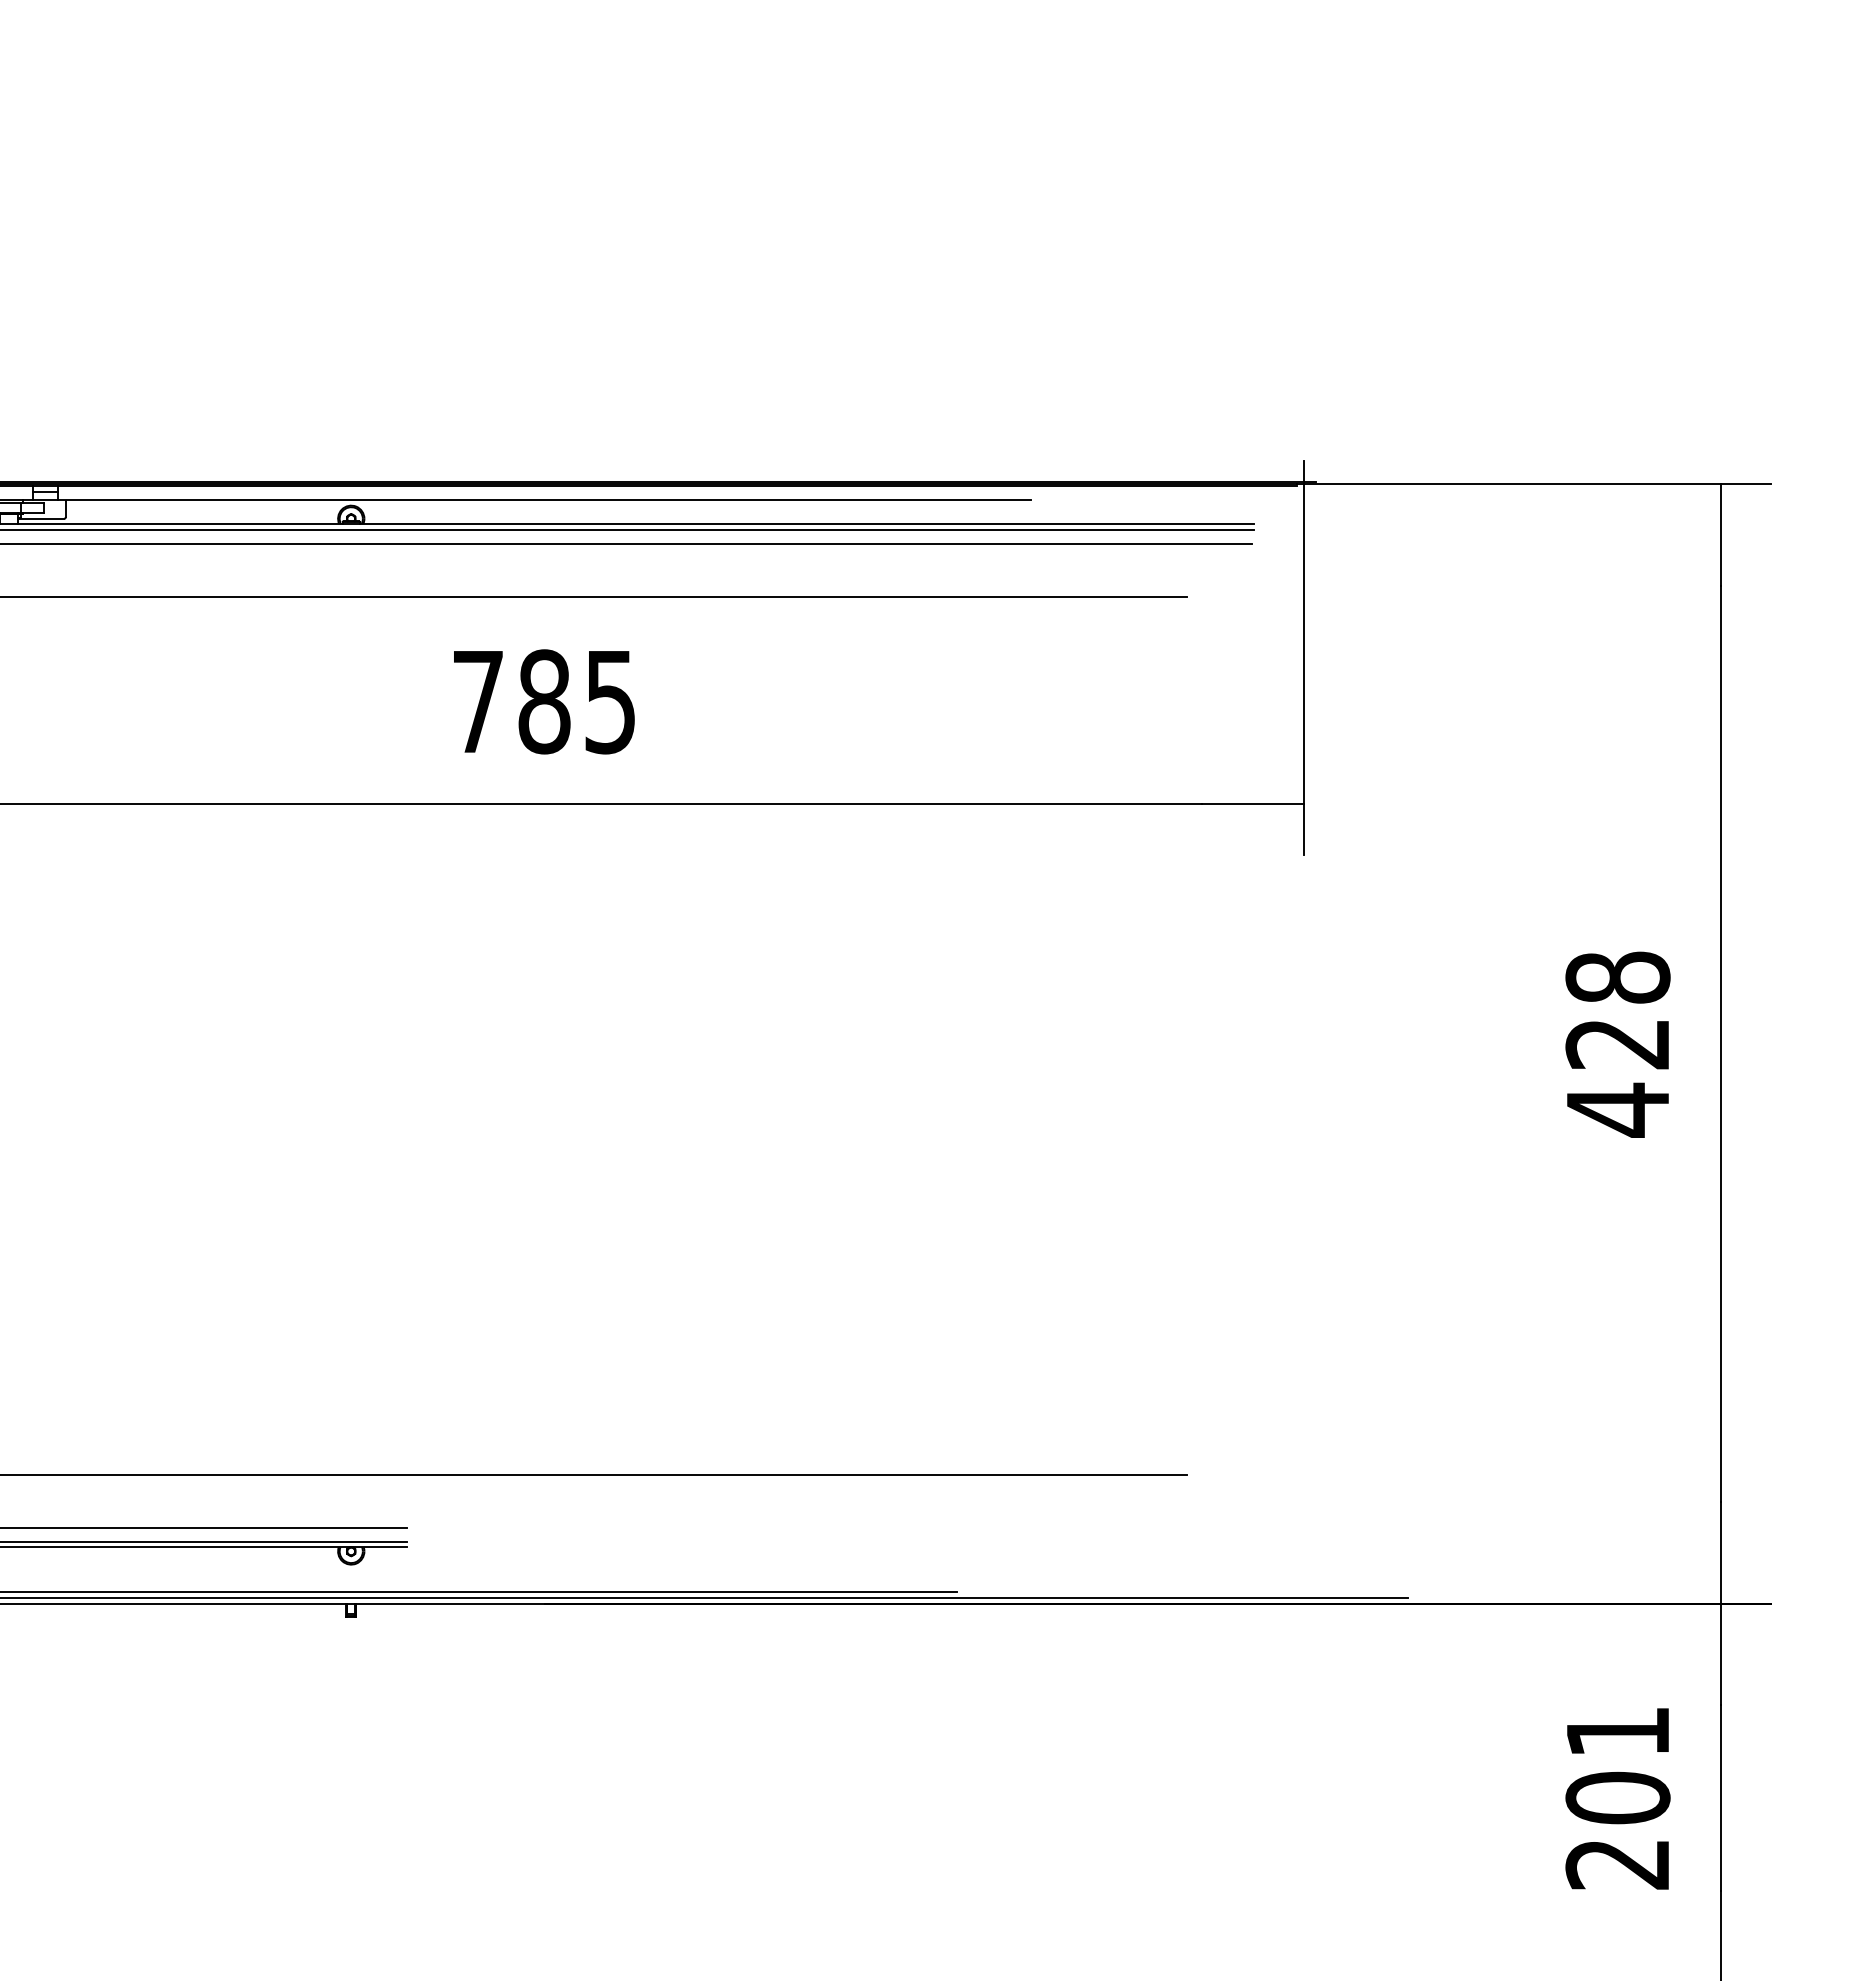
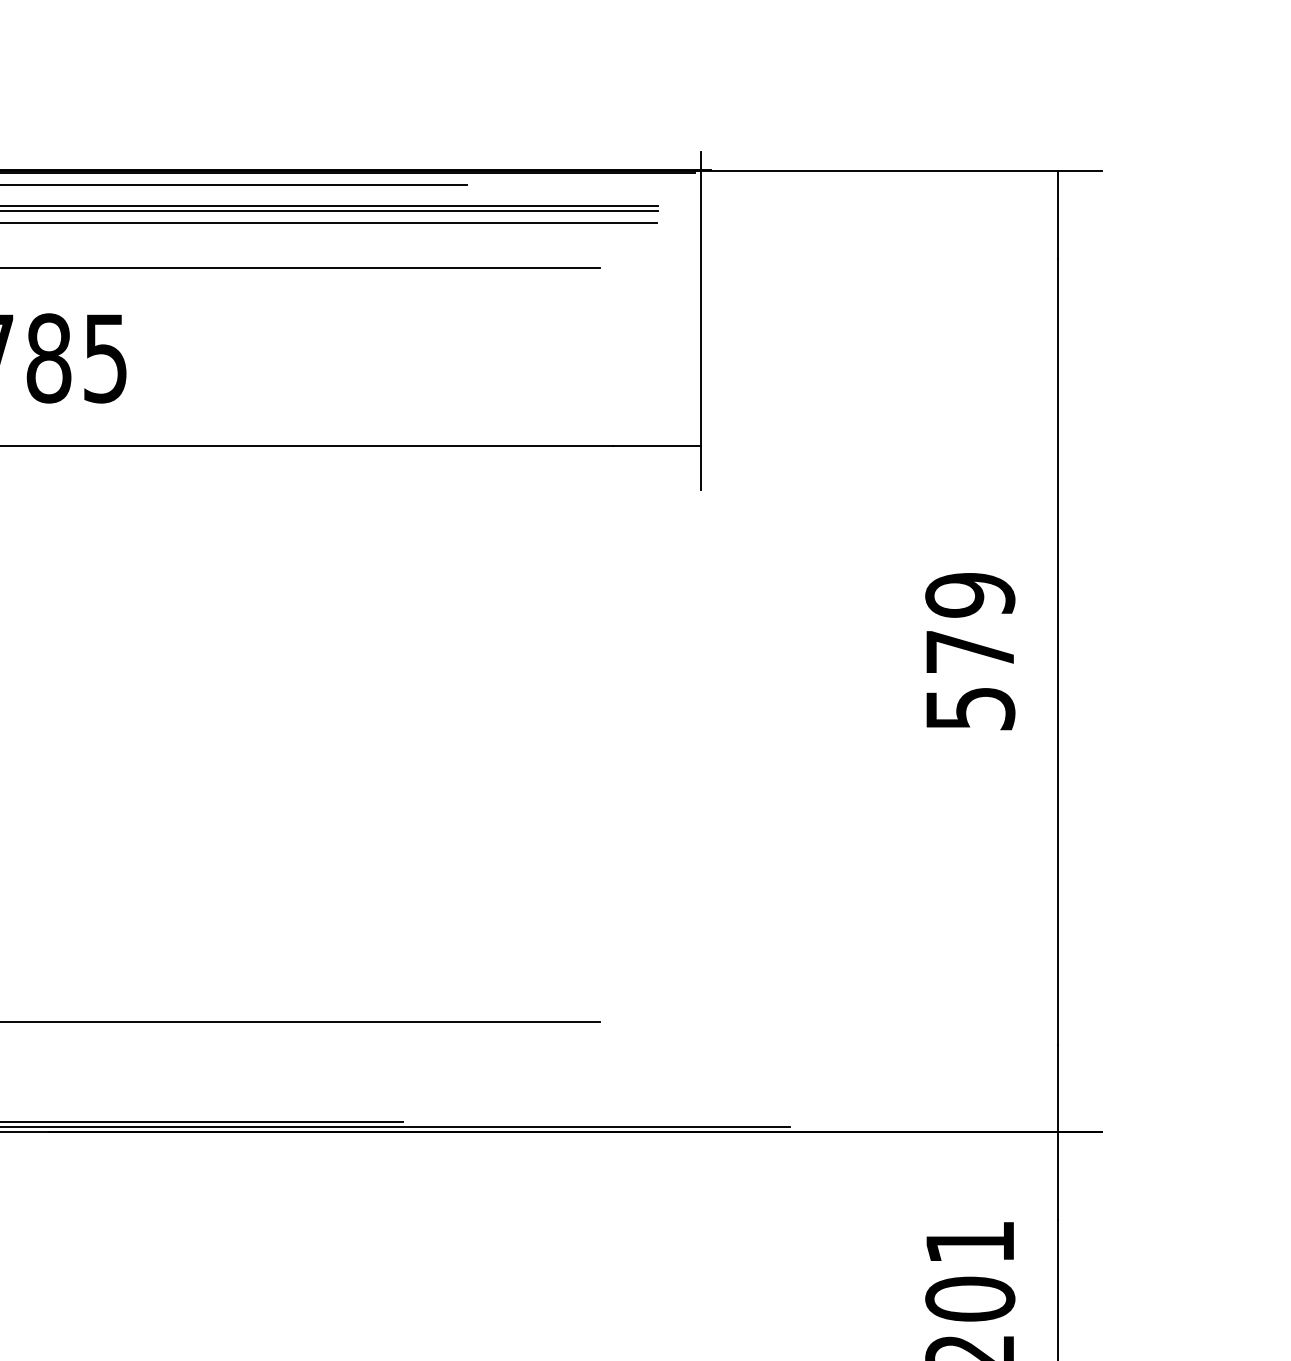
text: (1617, 1044) -> (969, 652), 428 -> 579

